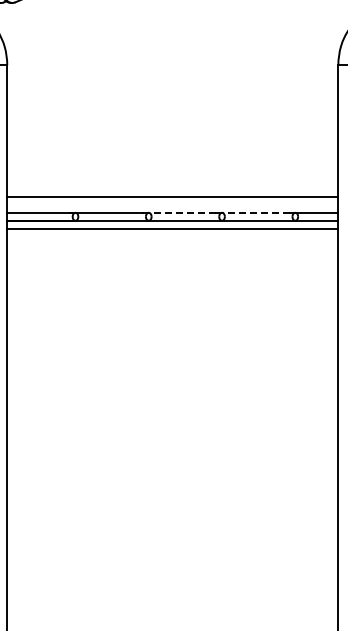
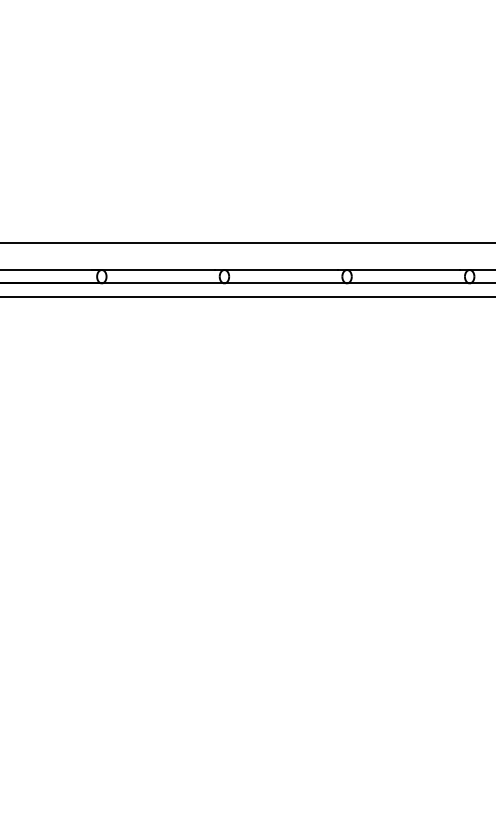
line: (182, 212) -> (280, 269), dashed -> solid
line: (255, 212) -> (403, 269), dashed -> solid

